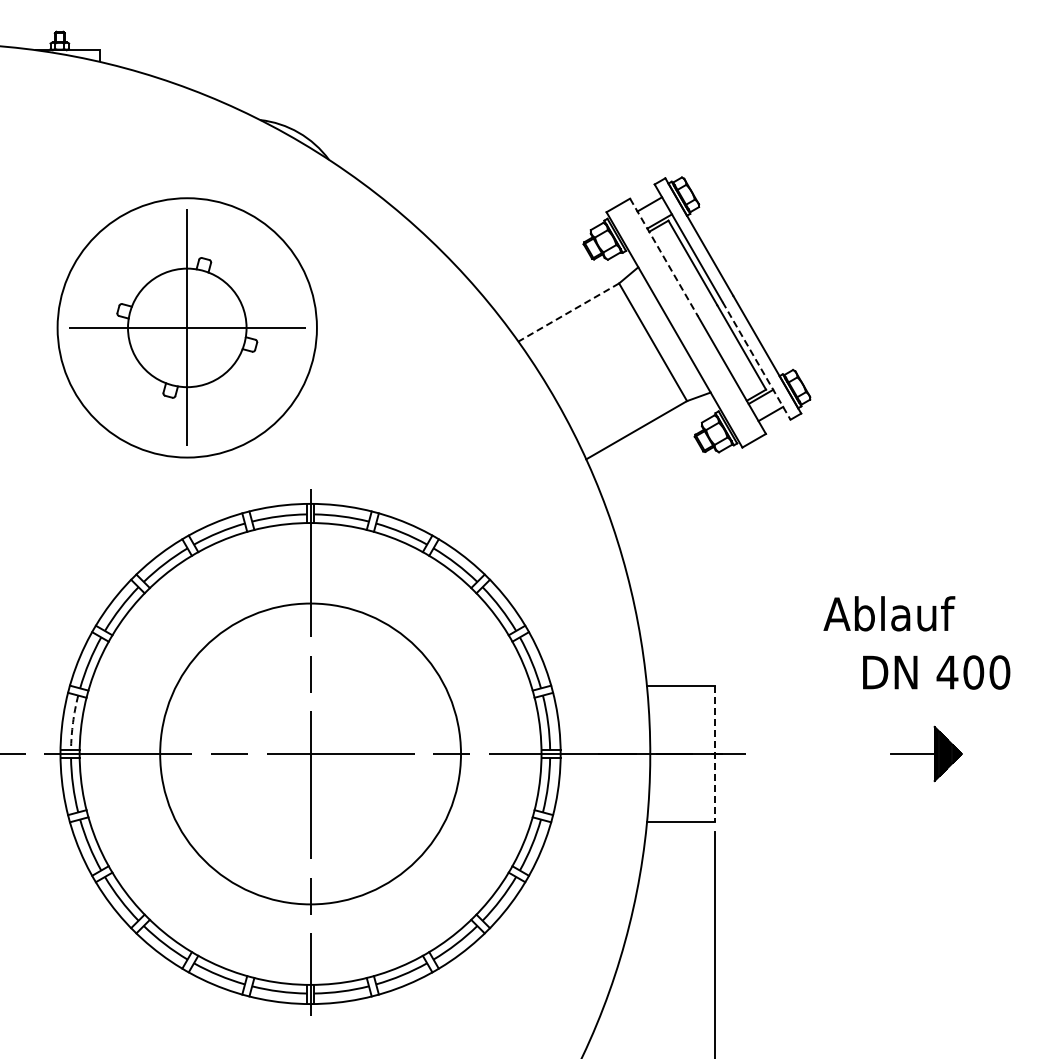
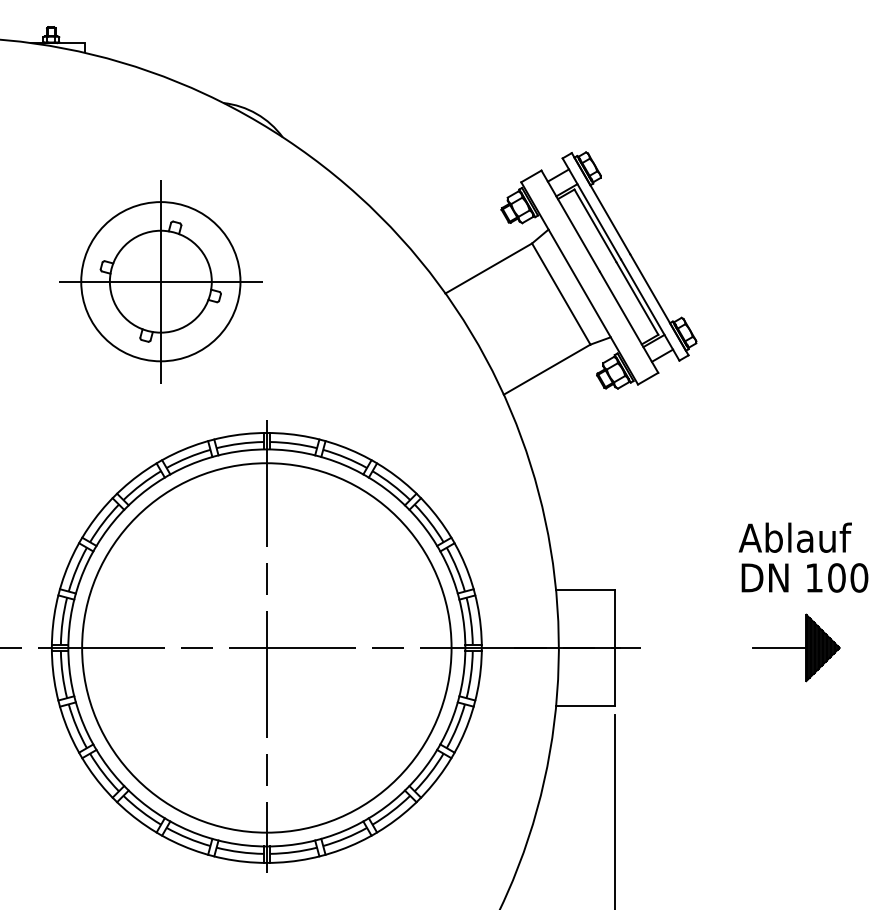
line: (664, 257) -> (571, 221), dashed -> solid
line: (568, 312) -> (488, 268), dashed -> solid
circle: (186, 327) -> (160, 281), size x0.71
line: (756, 360) -> (650, 309), dashed -> solid
text: (889, 613) -> (795, 537), moved
text: (947, 672) -> (814, 577), 400 -> 100
arc: (73, 722) -> (63, 620), dashed -> solid
circle: (310, 753) -> (266, 647), size x1.43
line: (715, 753) -> (614, 647), dashed -> solid
part: (926, 753) -> (796, 647), size x1.43

